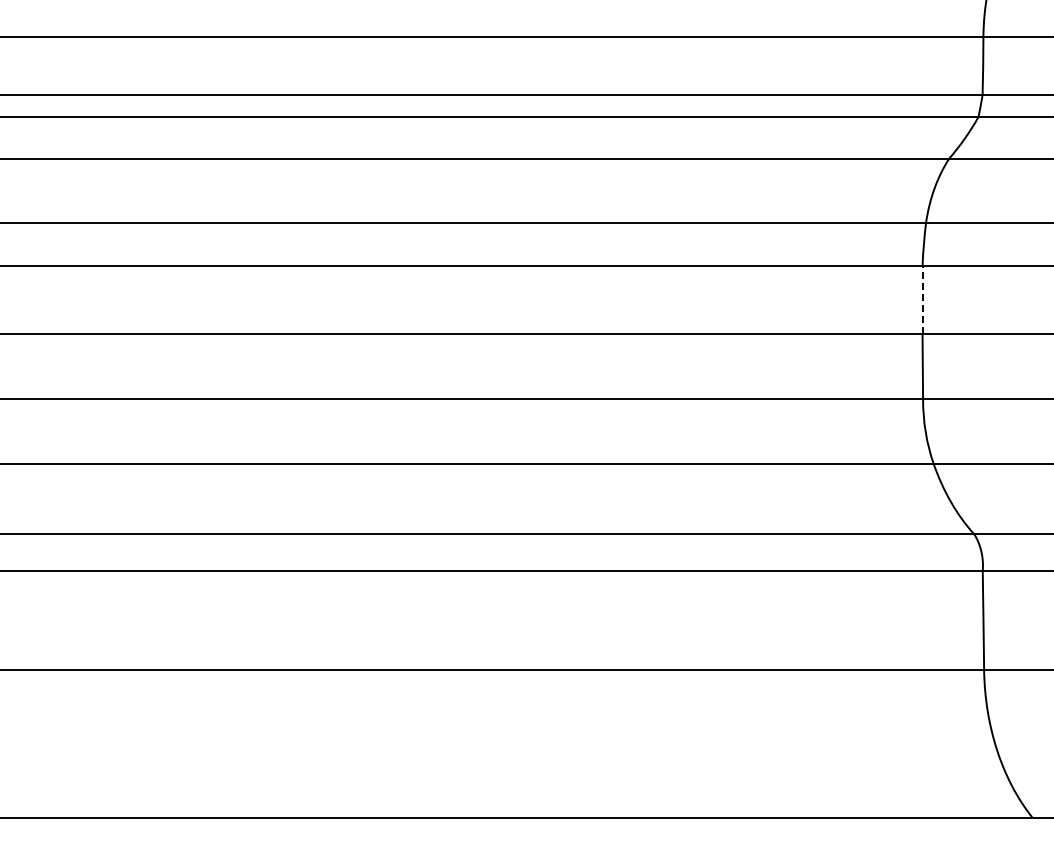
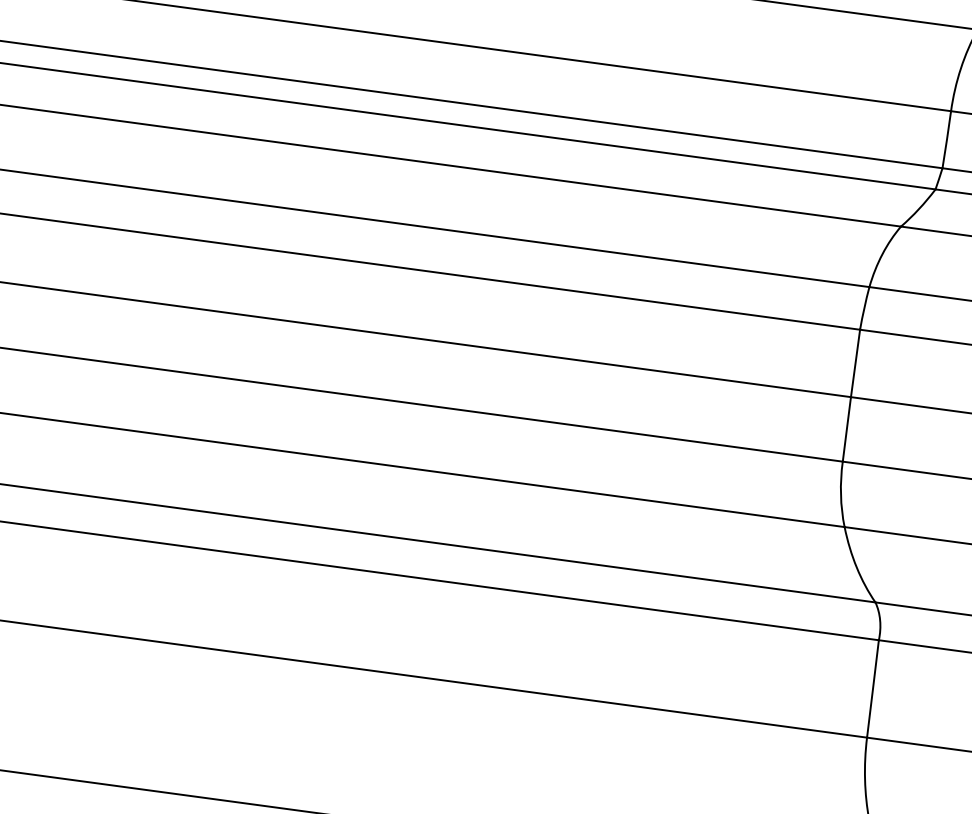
line: (922, 299) -> (855, 362), dashed -> solid

